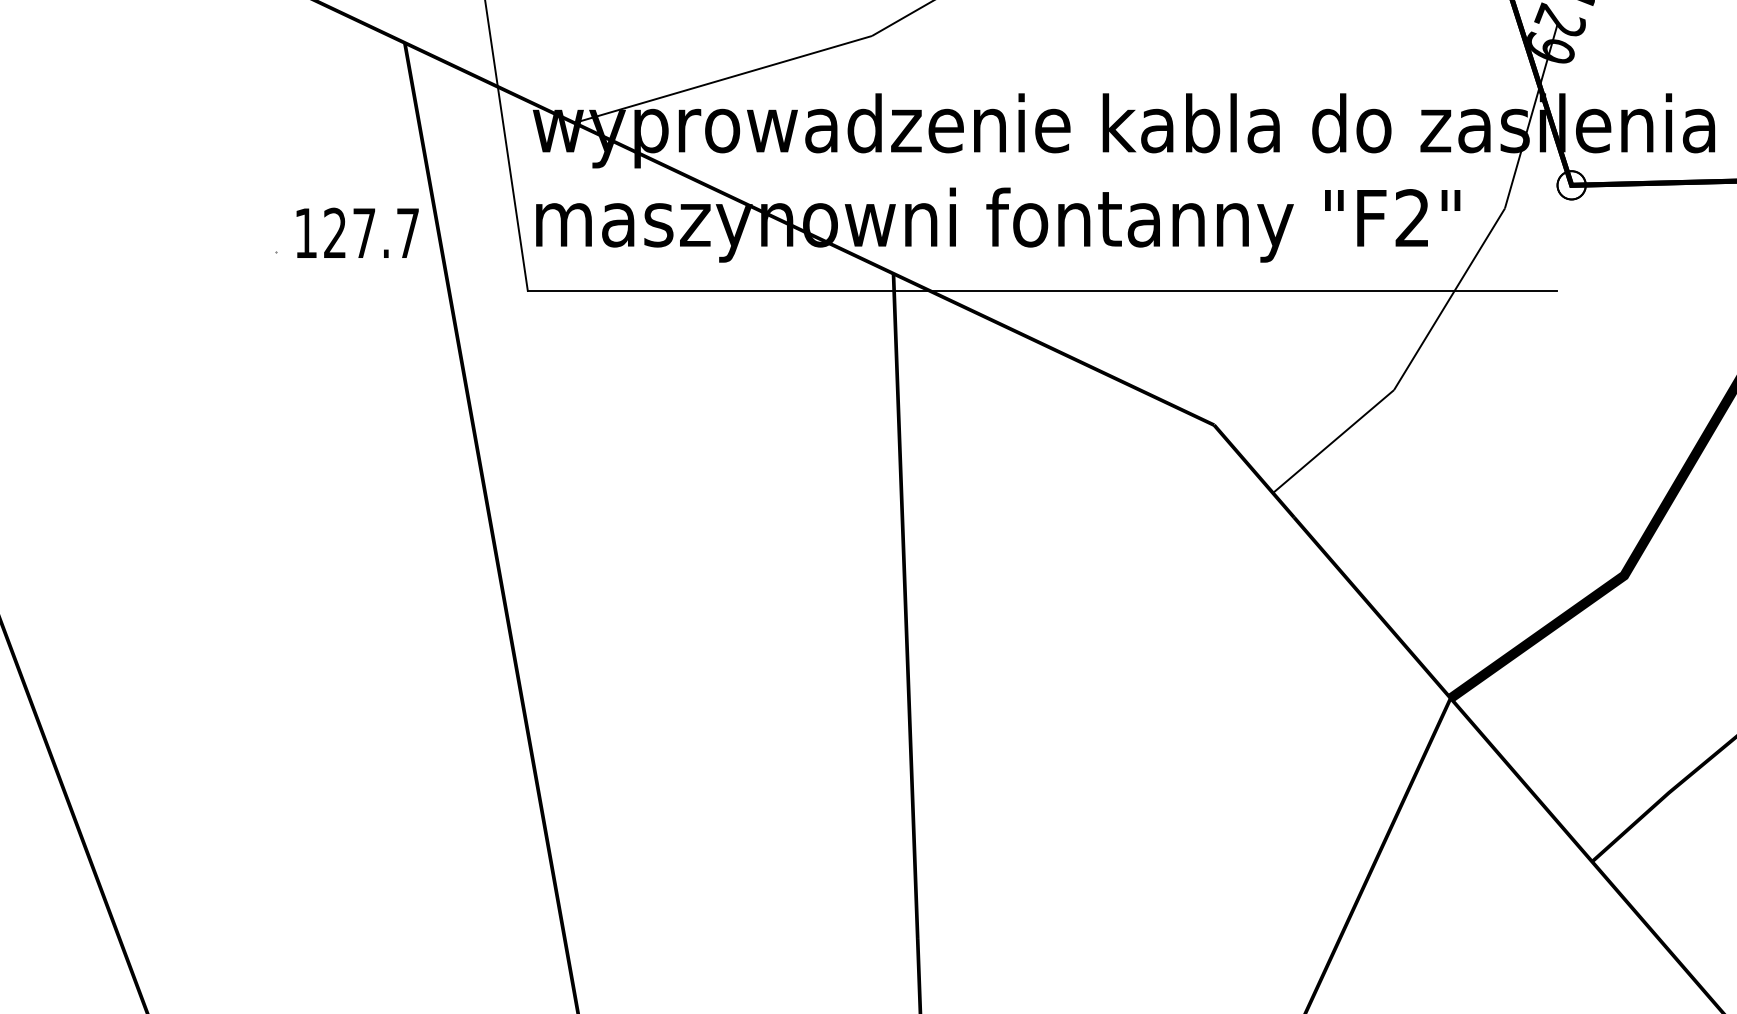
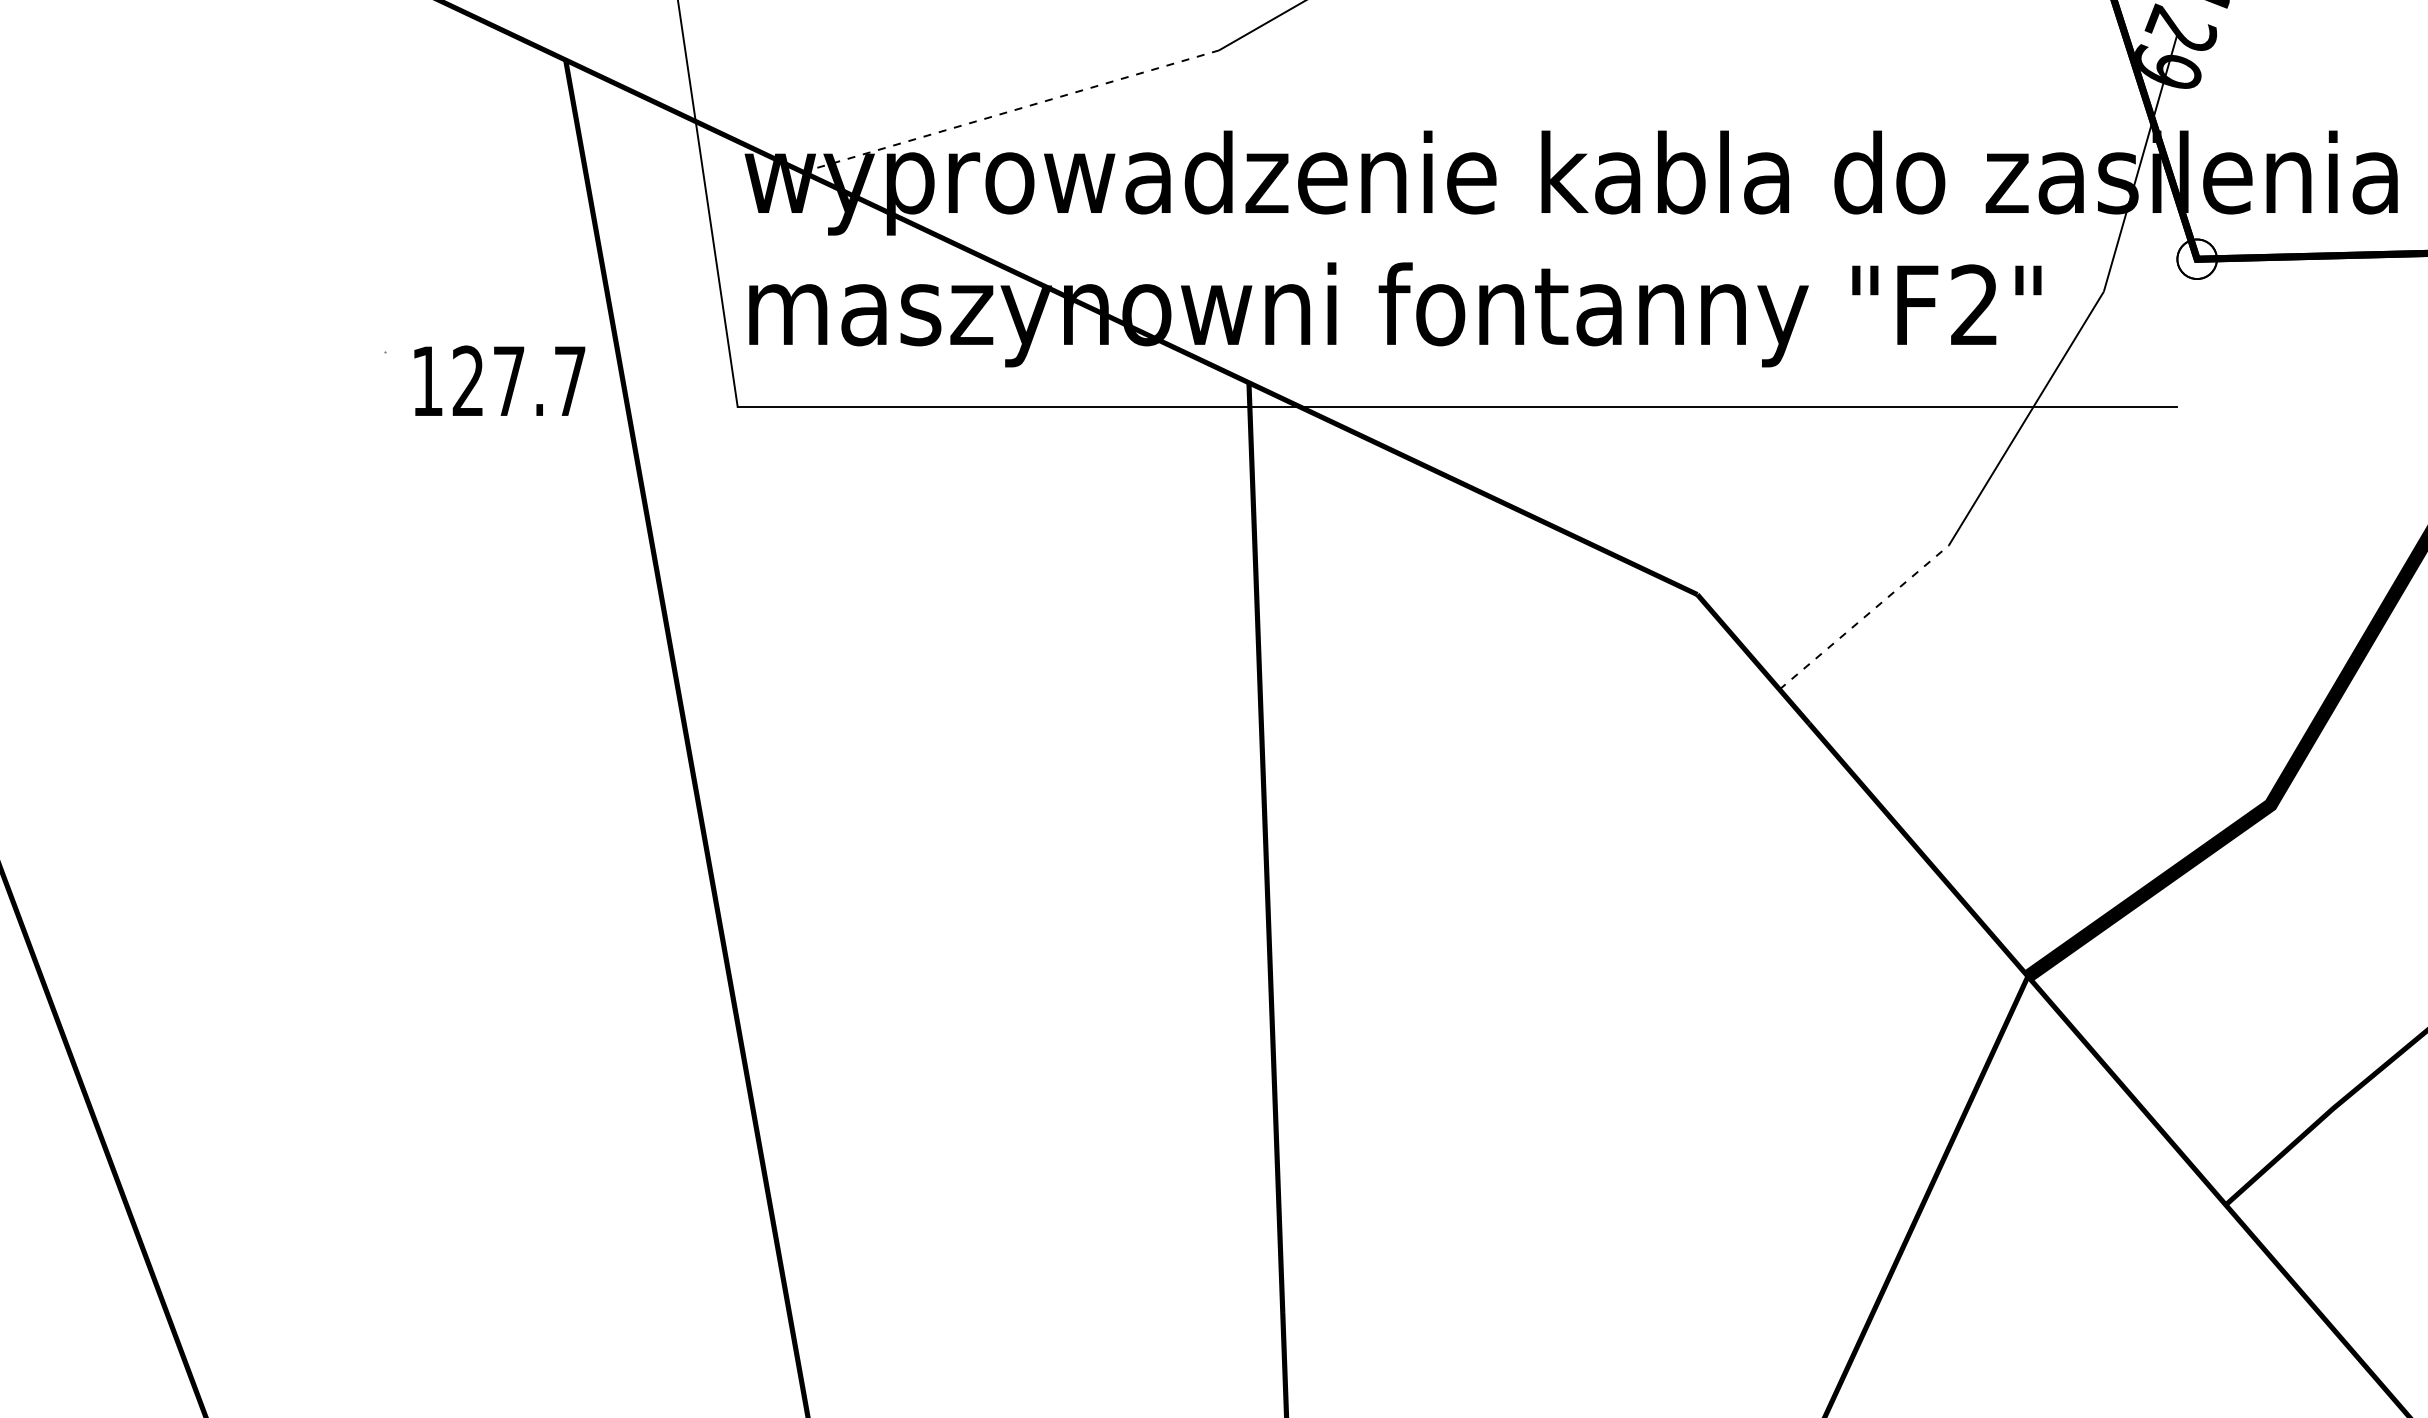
line: (723, 79) -> (1011, 111), solid -> dashed
text: (357, 232) -> (499, 380), moved
line: (1333, 441) -> (1864, 617), solid -> dashed

